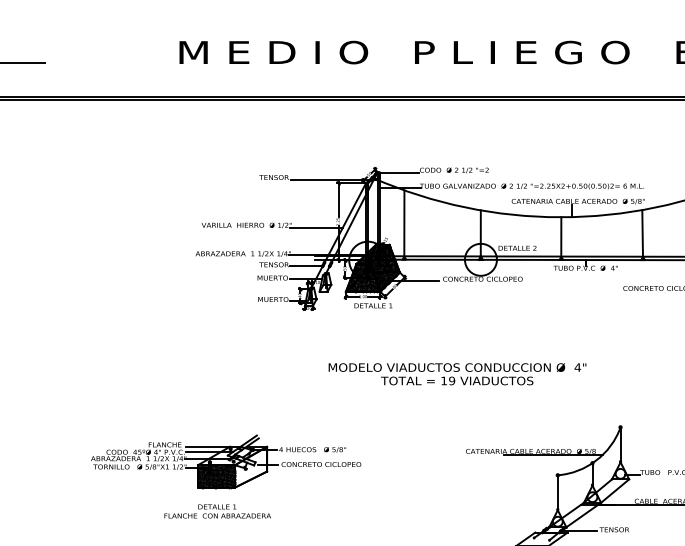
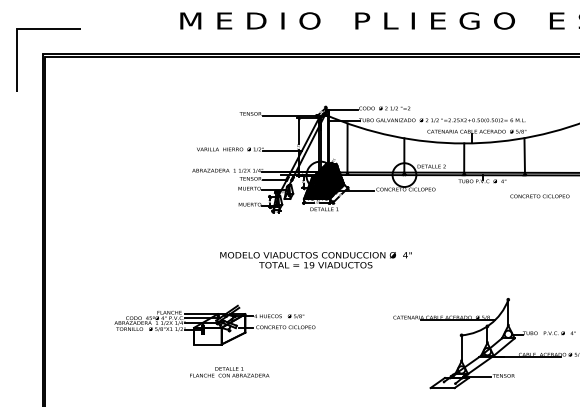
text: (456, 374) -> (315, 260), moved
hatch: (216, 475) -> (207, 335), removed
text: (217, 511) -> (229, 372), moved

